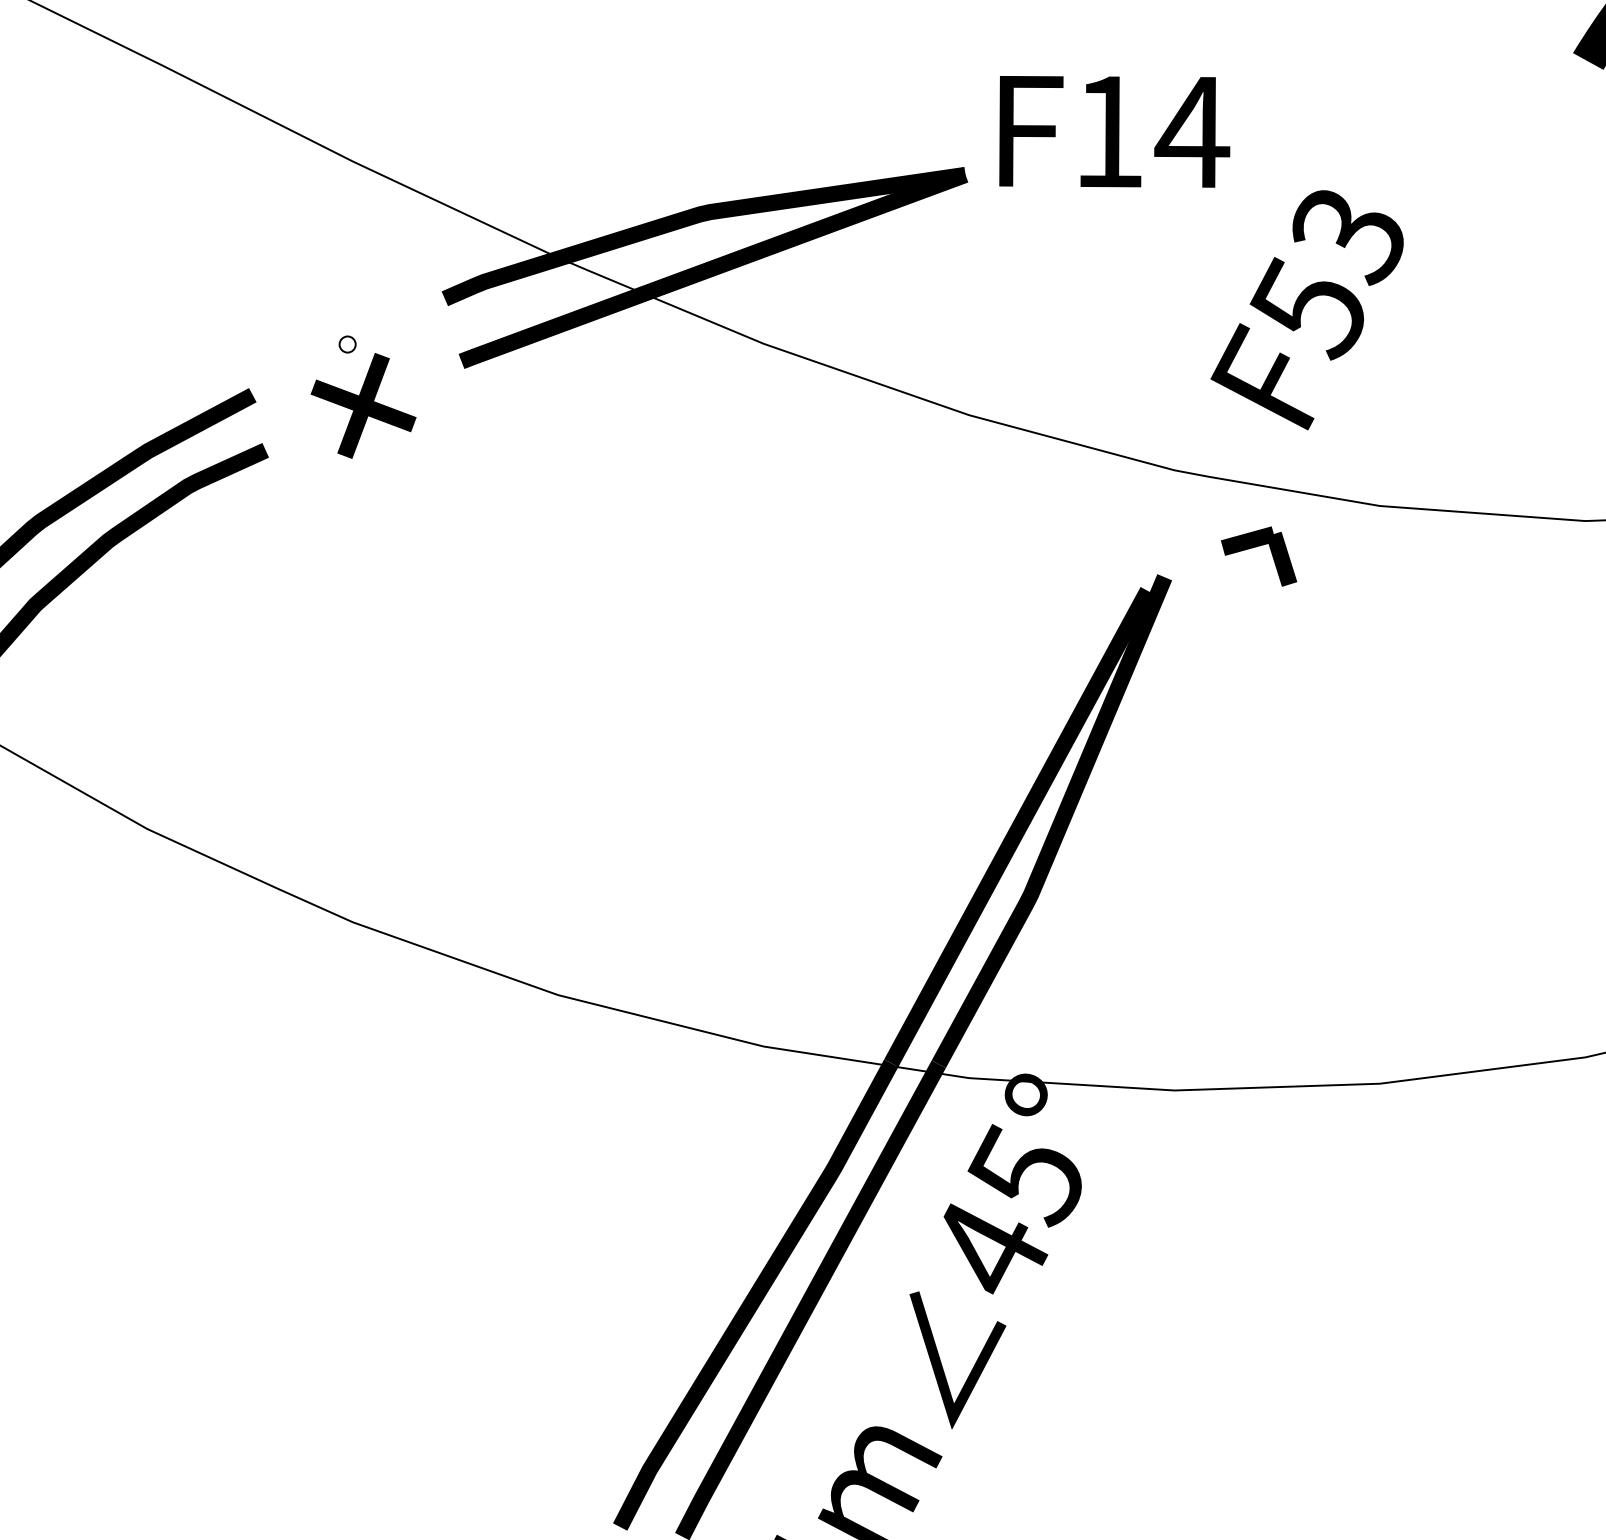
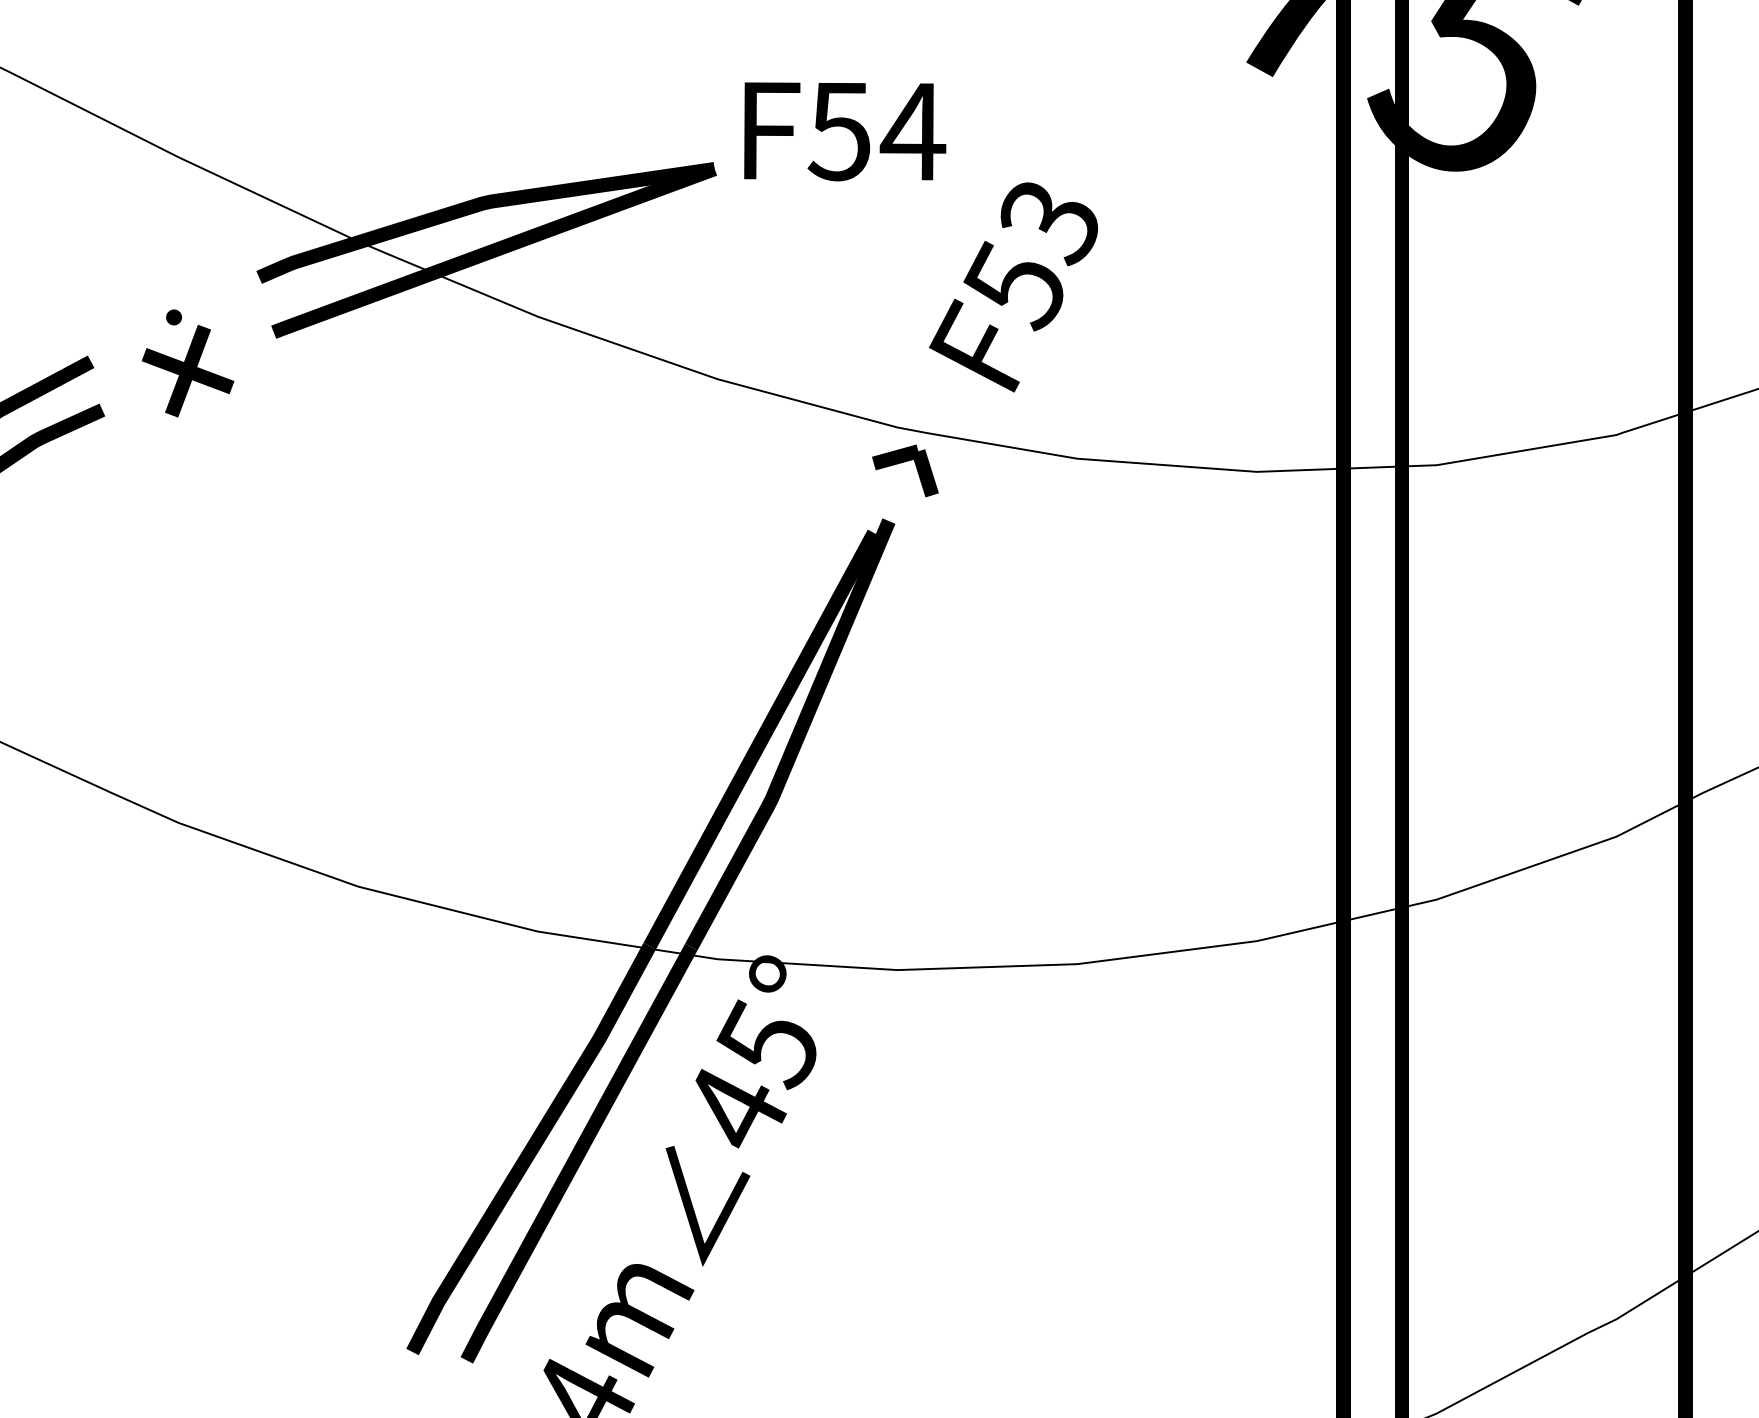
text: (1107, 132) -> (838, 131), F14 -> F54
fill: (348, 344) -> (174, 317), added
part: (1259, 546) -> (905, 462), moved

